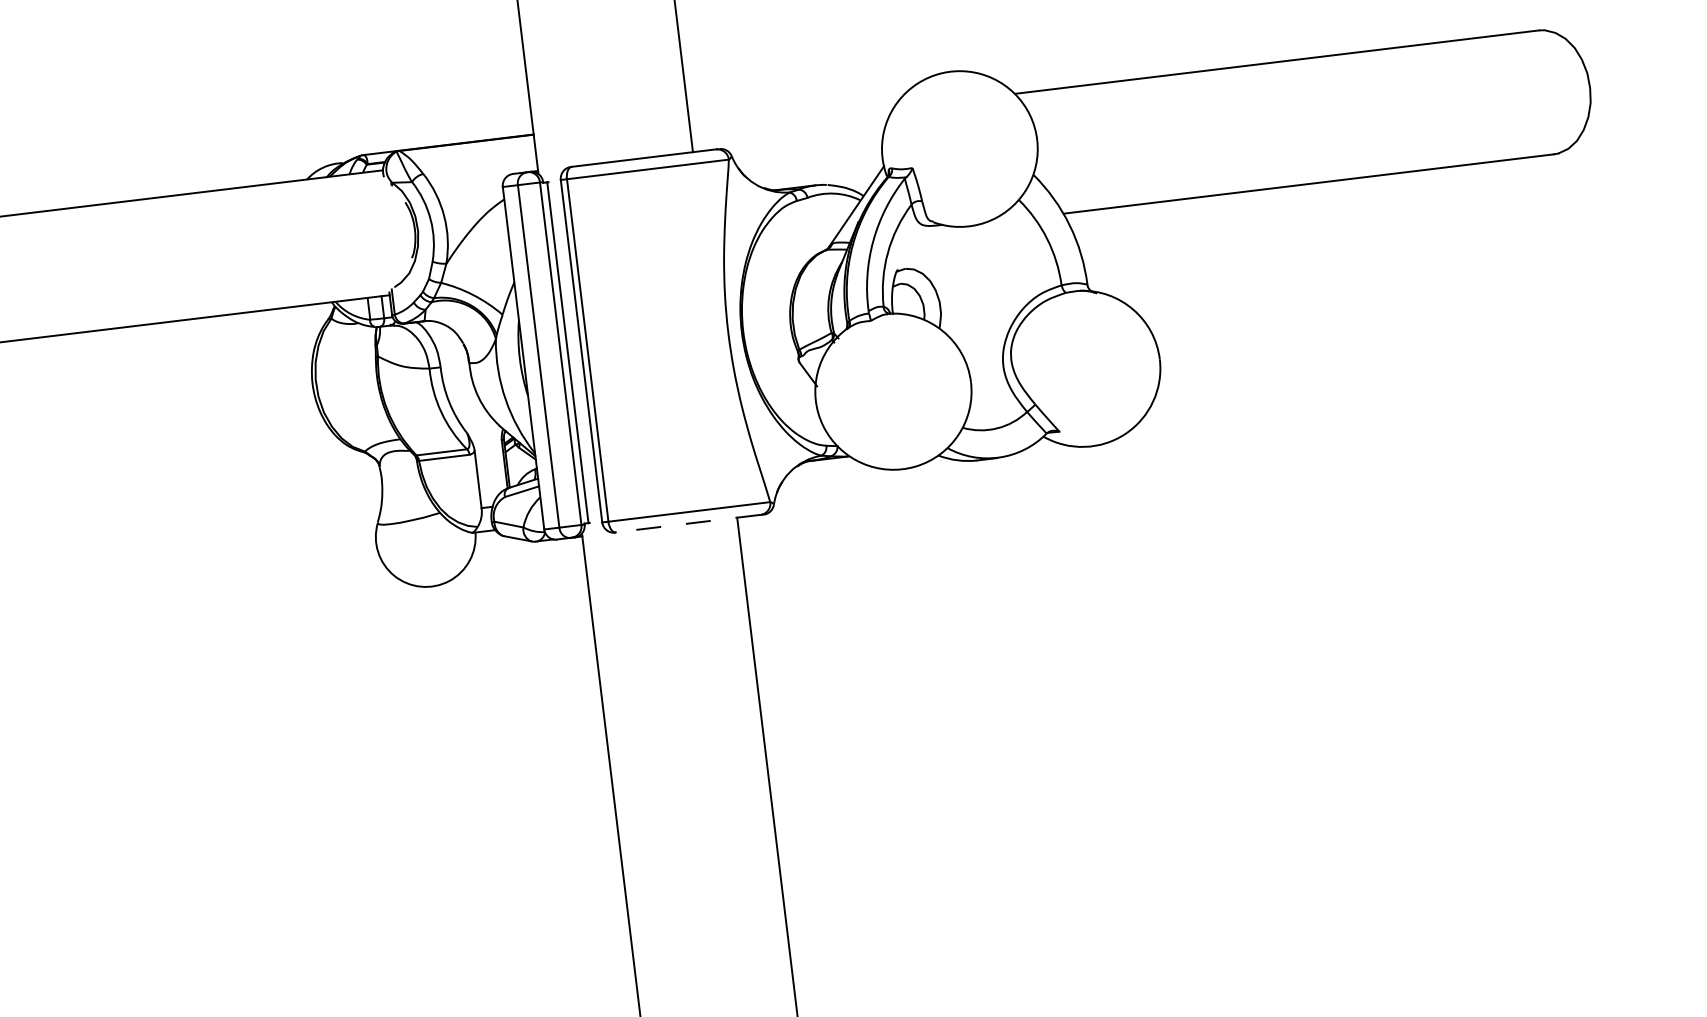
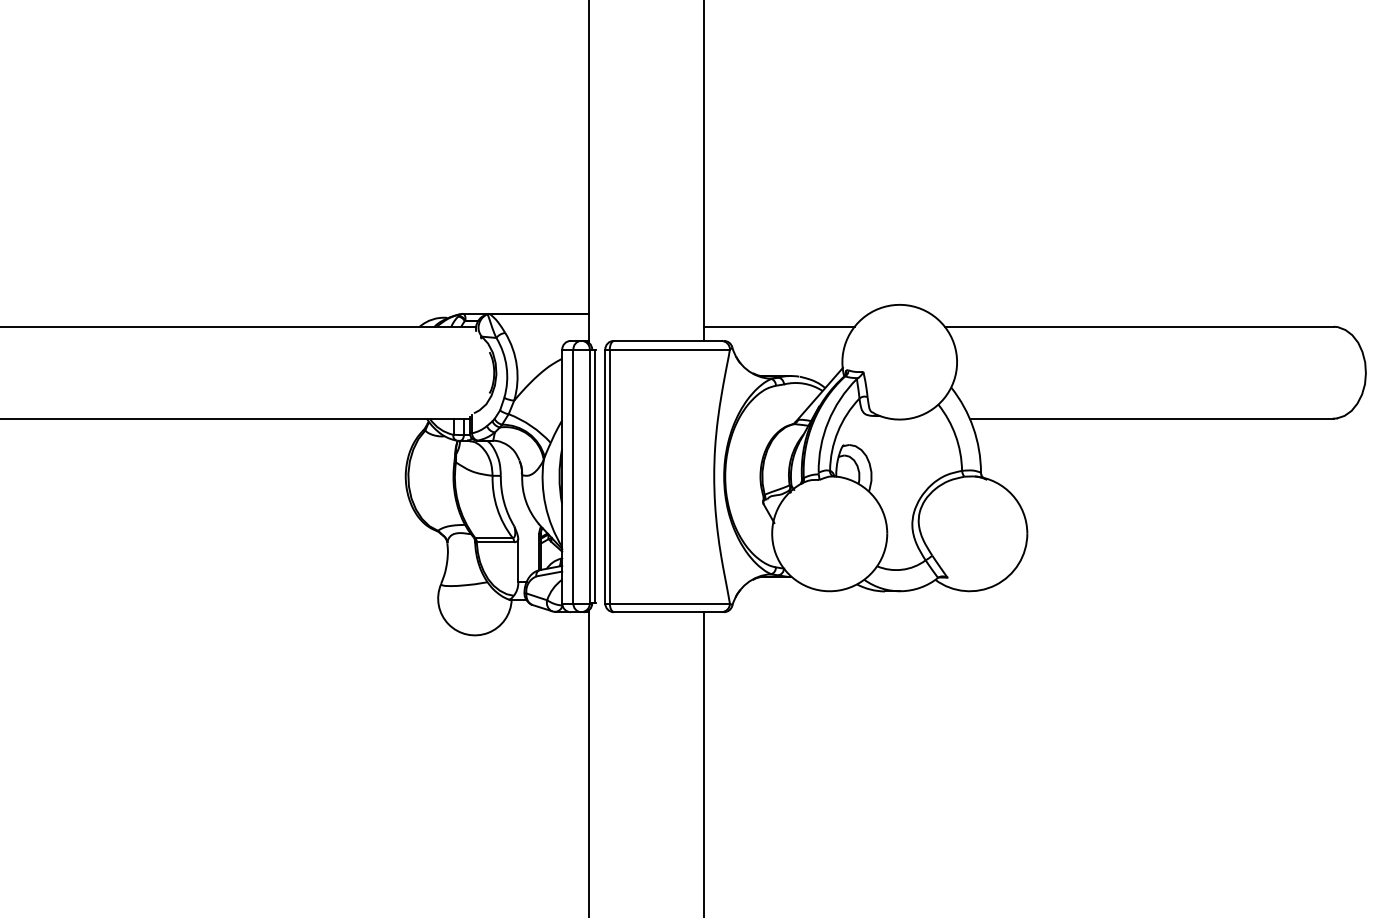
line: (791, 120) -> (779, 326), added
line: (687, 524) -> (667, 612), dashed -> solid

